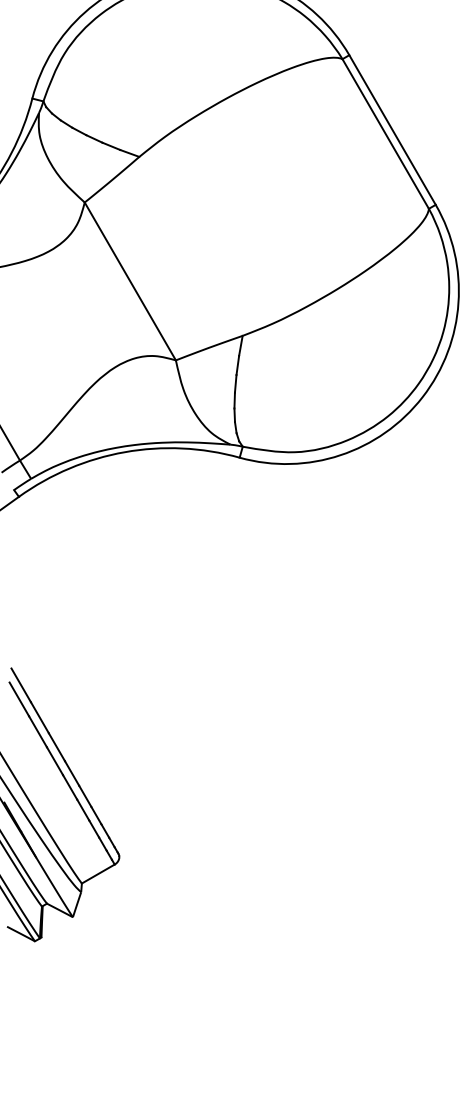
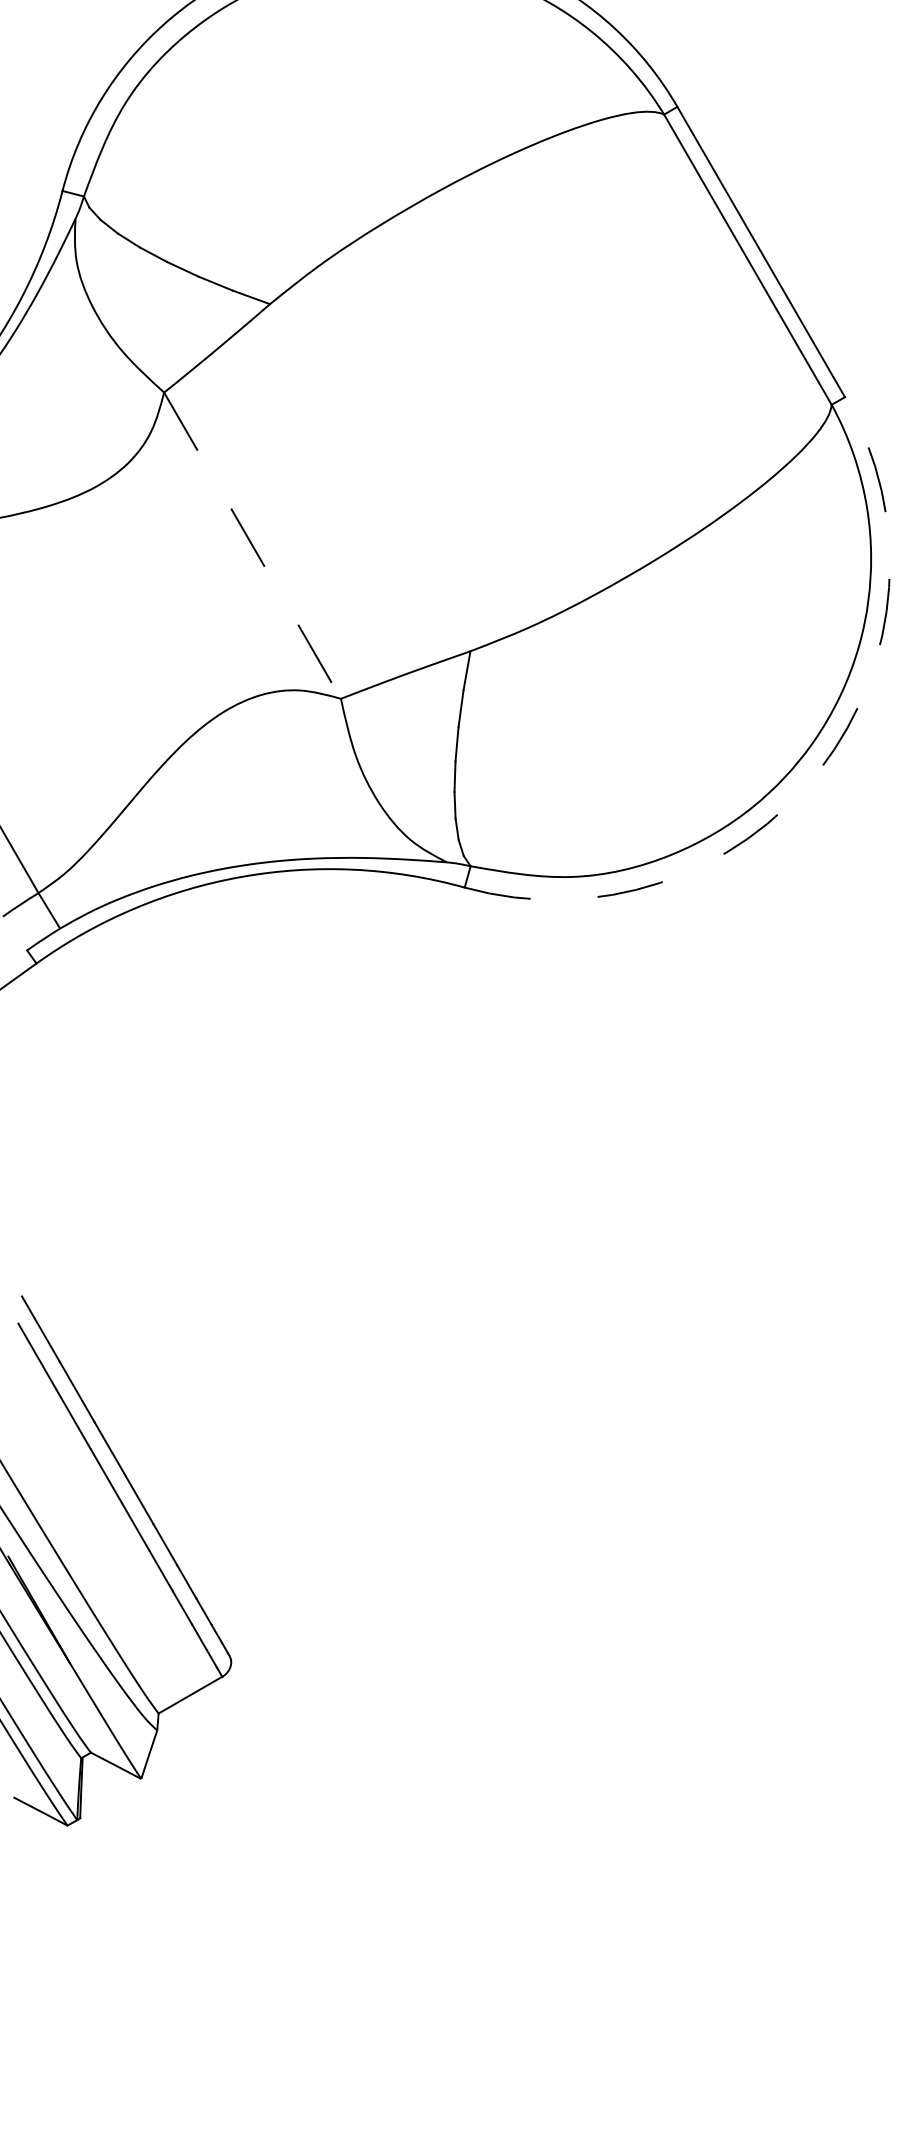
line: (130, 281) -> (252, 545), solid -> dashed
arc: (422, 397) -> (819, 770), solid -> dashed

